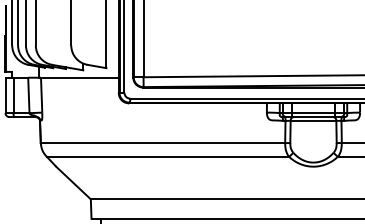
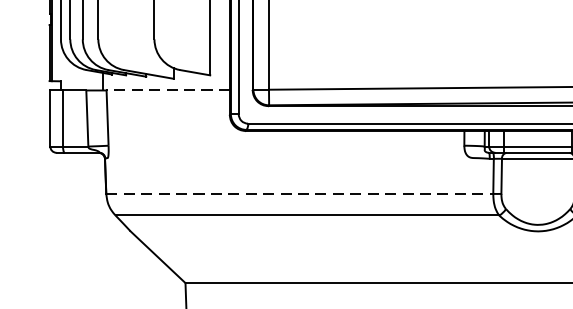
line: (79, 77) -> (167, 90), solid -> dashed
line: (163, 143) -> (300, 194), solid -> dashed

